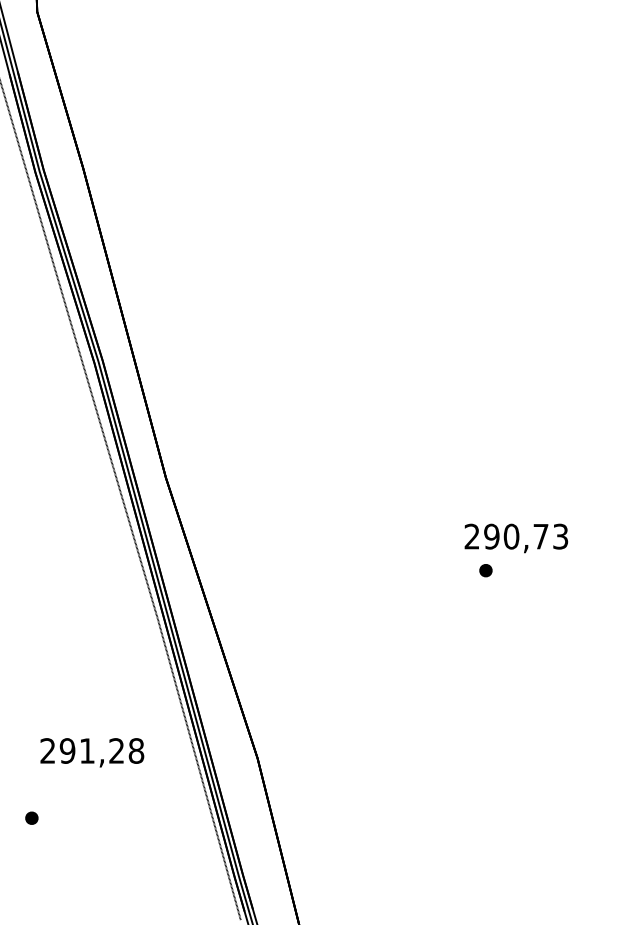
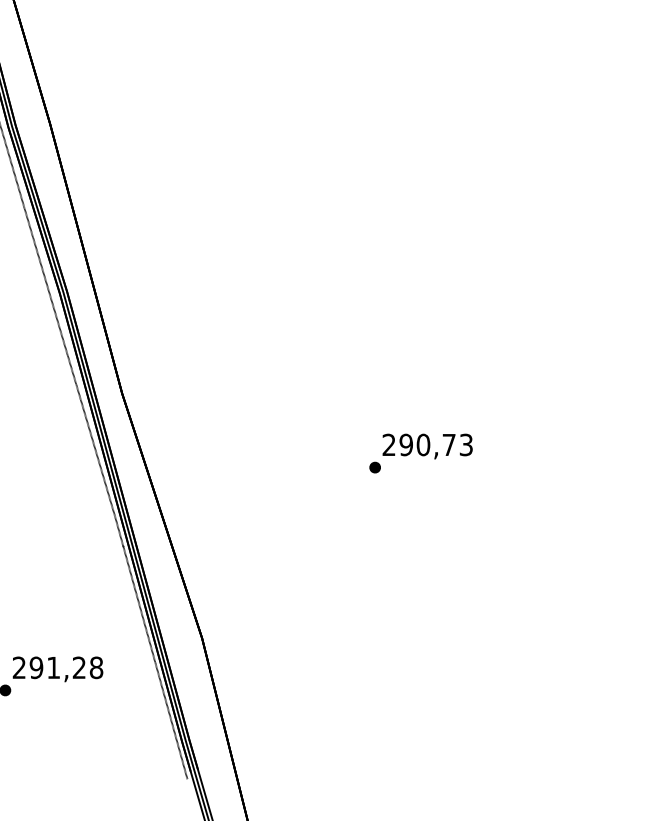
part: (485, 570) -> (374, 467), moved
text: (91, 752) -> (57, 669), moved

